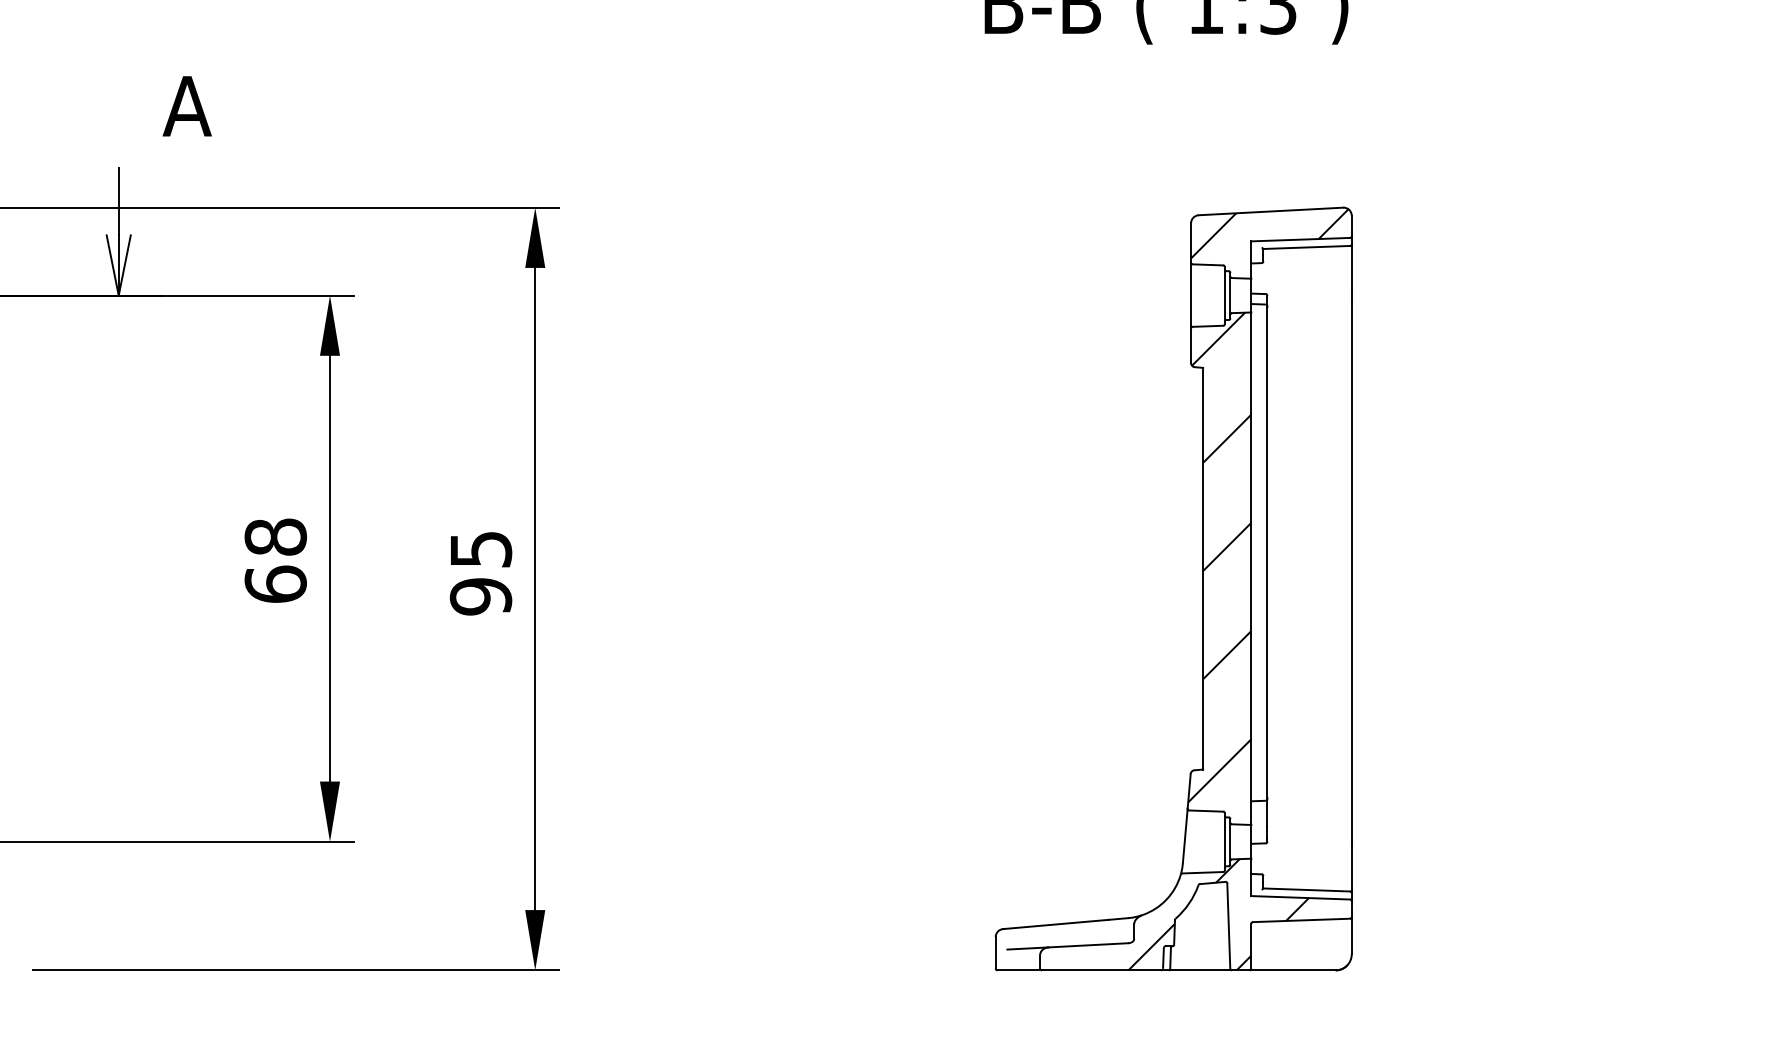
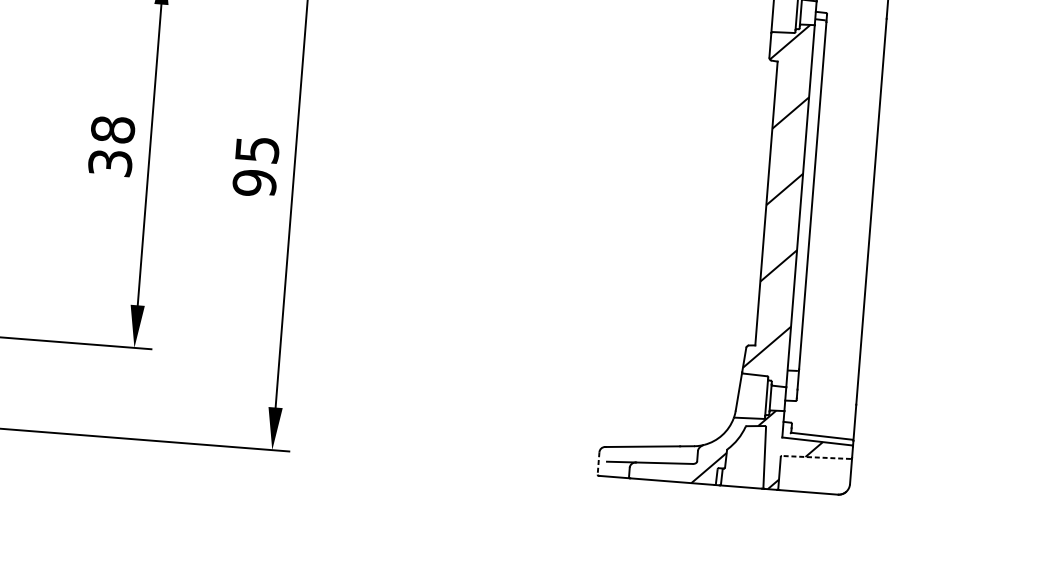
text: (275, 583) -> (110, 162), 68 -> 38
line: (1301, 920) -> (816, 457), solid -> dashed
line: (995, 952) -> (598, 463), solid -> dashed

